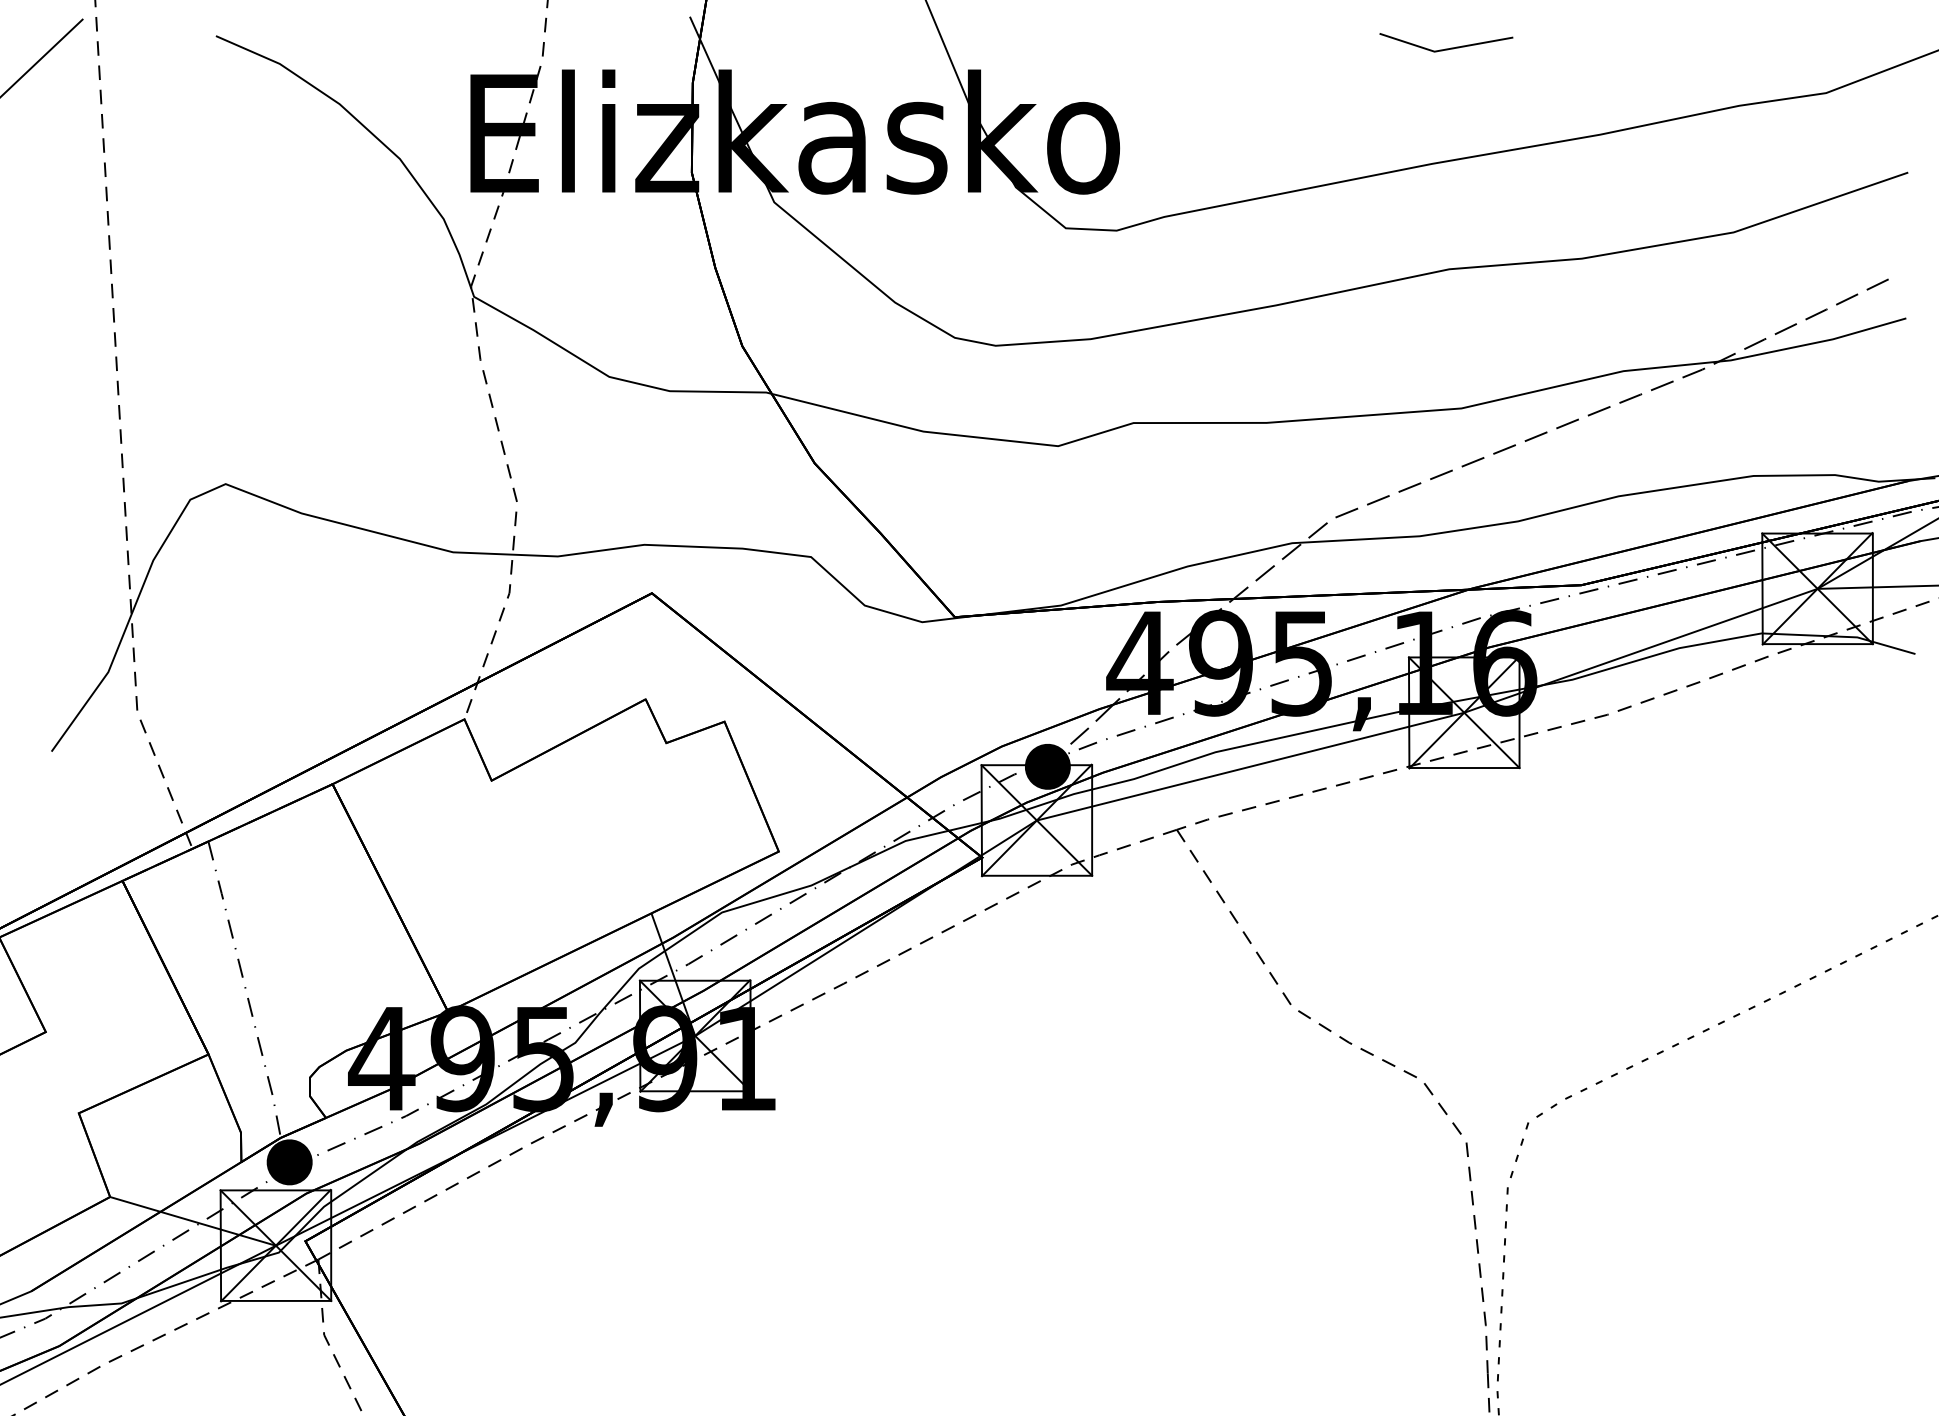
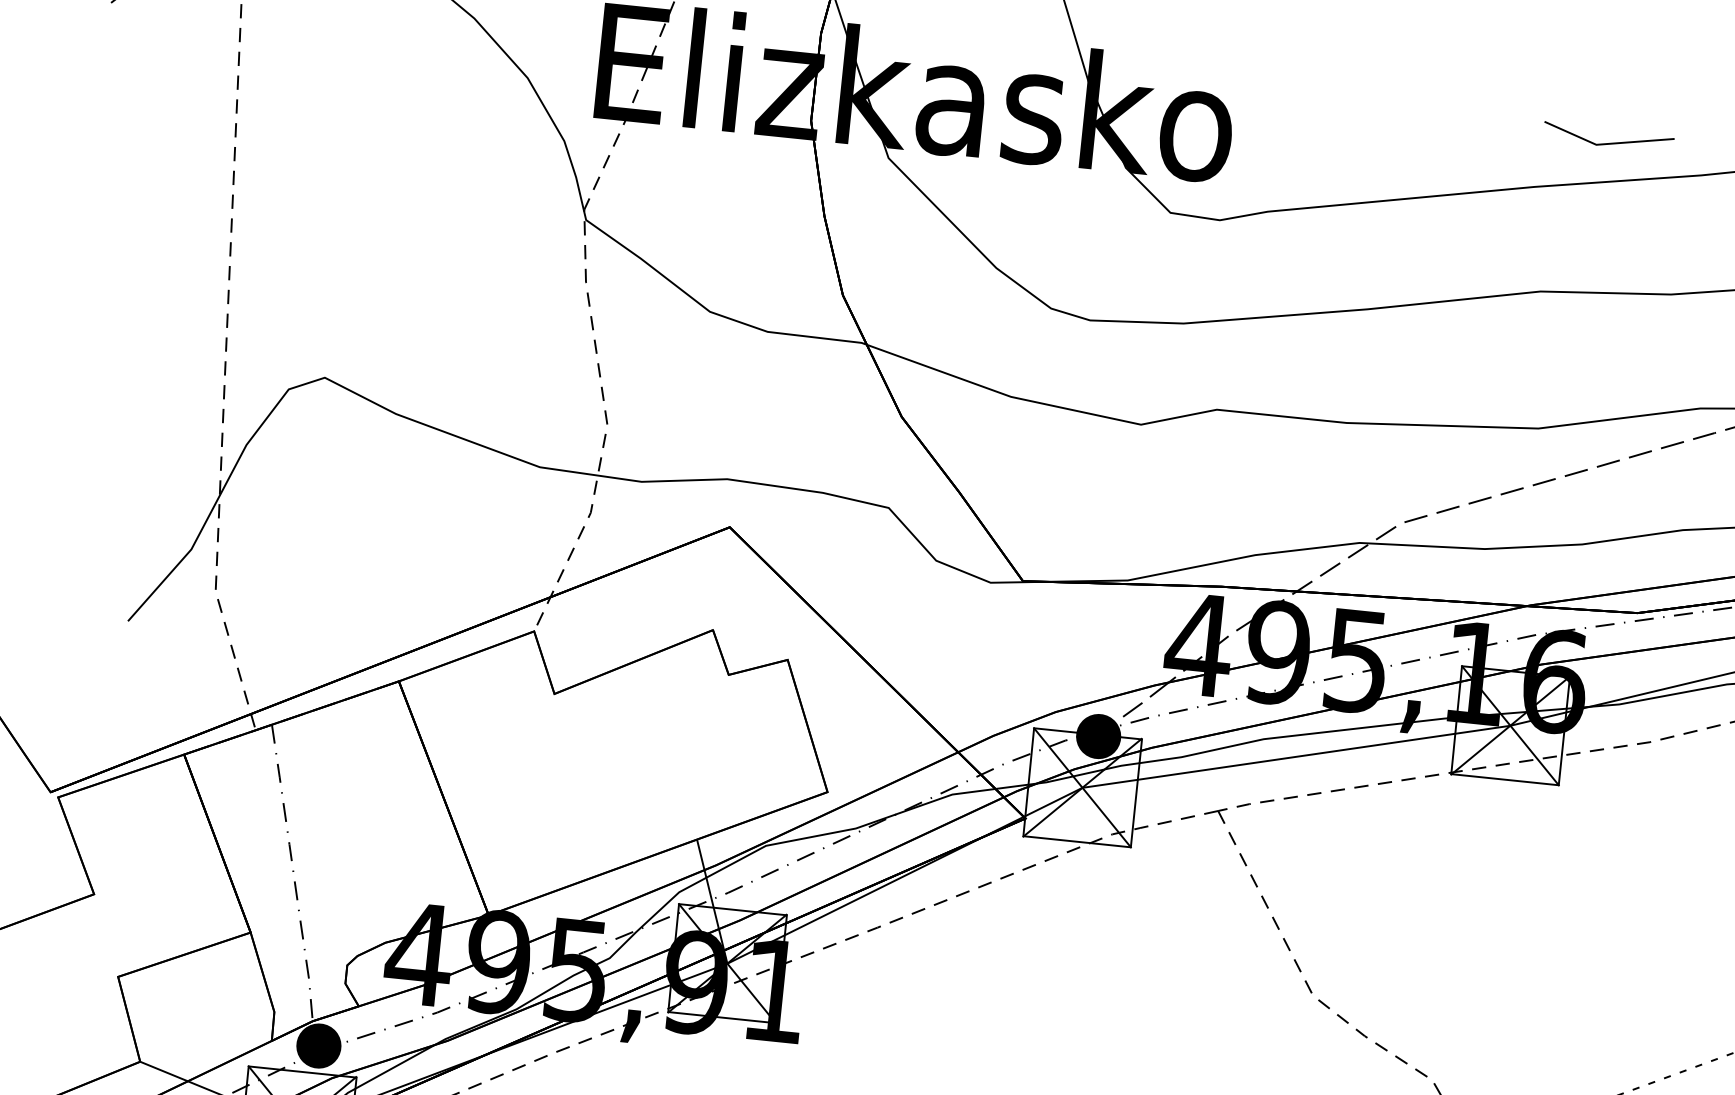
line: (1446, 48) -> (1608, 142), moved

